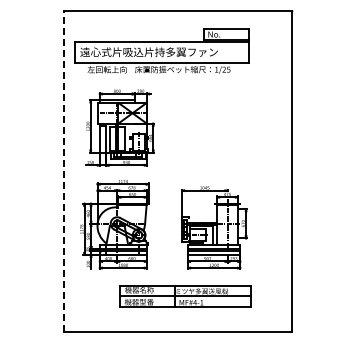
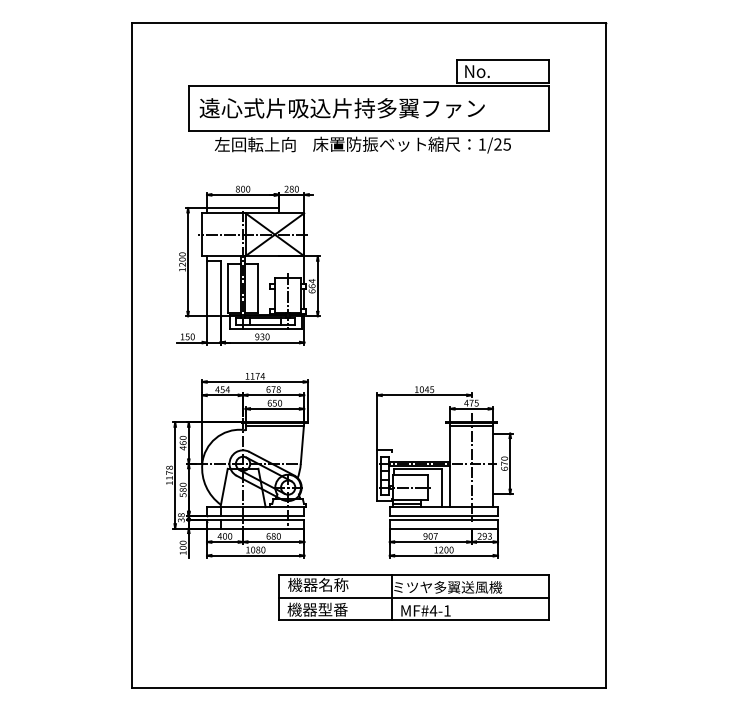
part: (161, 50) -> (367, 104), moved
line: (63, 171) -> (131, 355), dashed -> solid
part: (185, 296) -> (413, 598), moved

